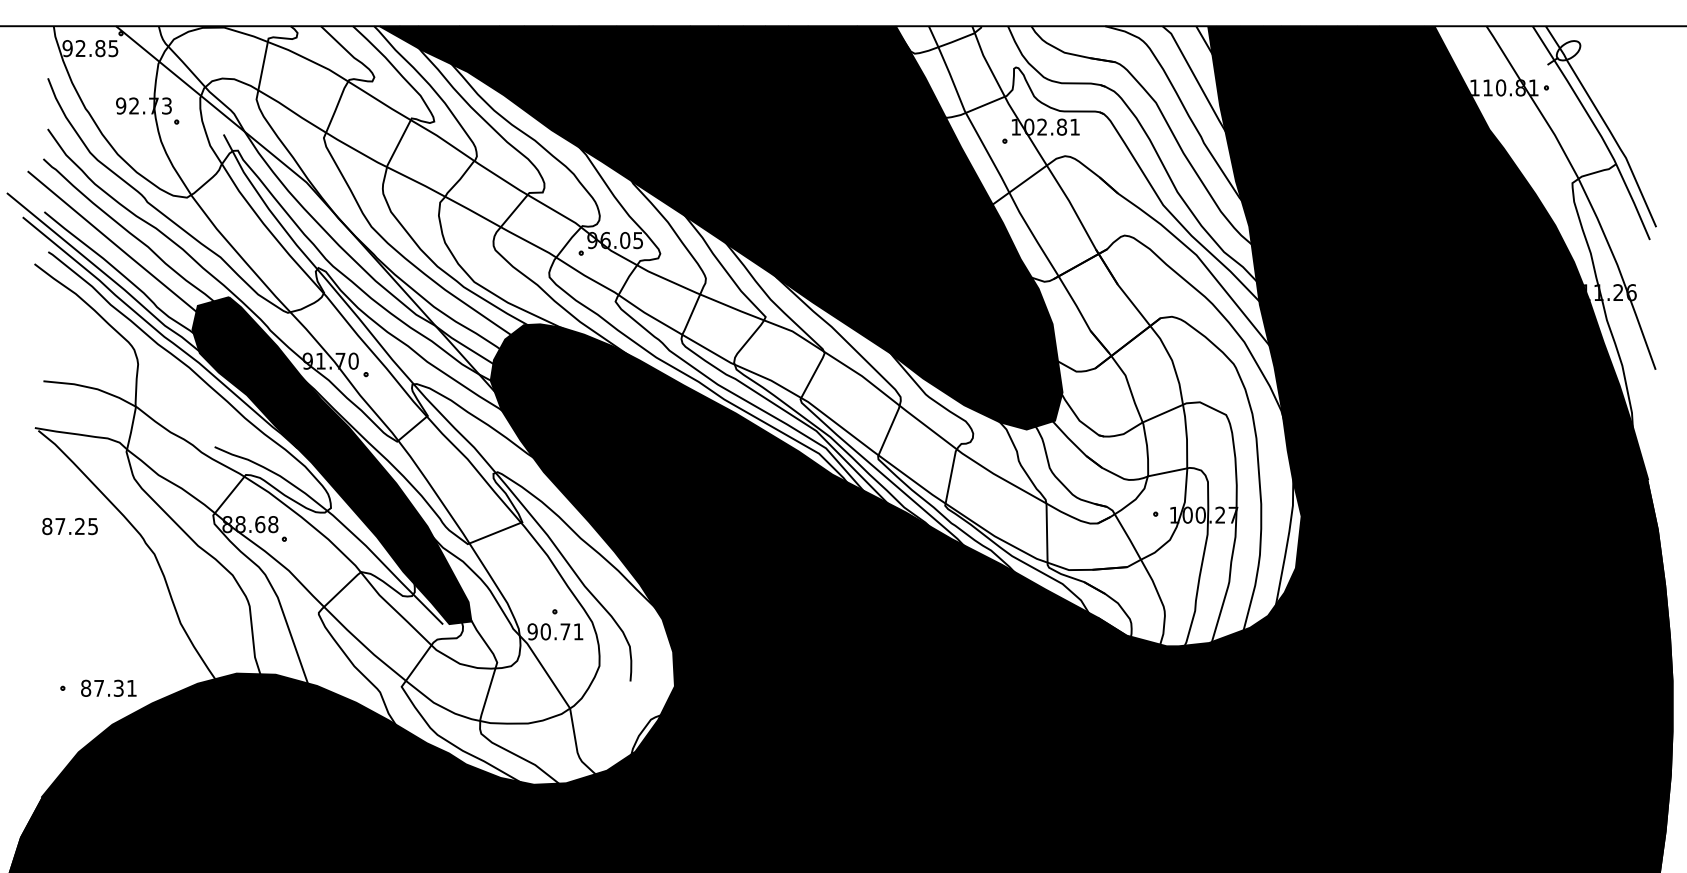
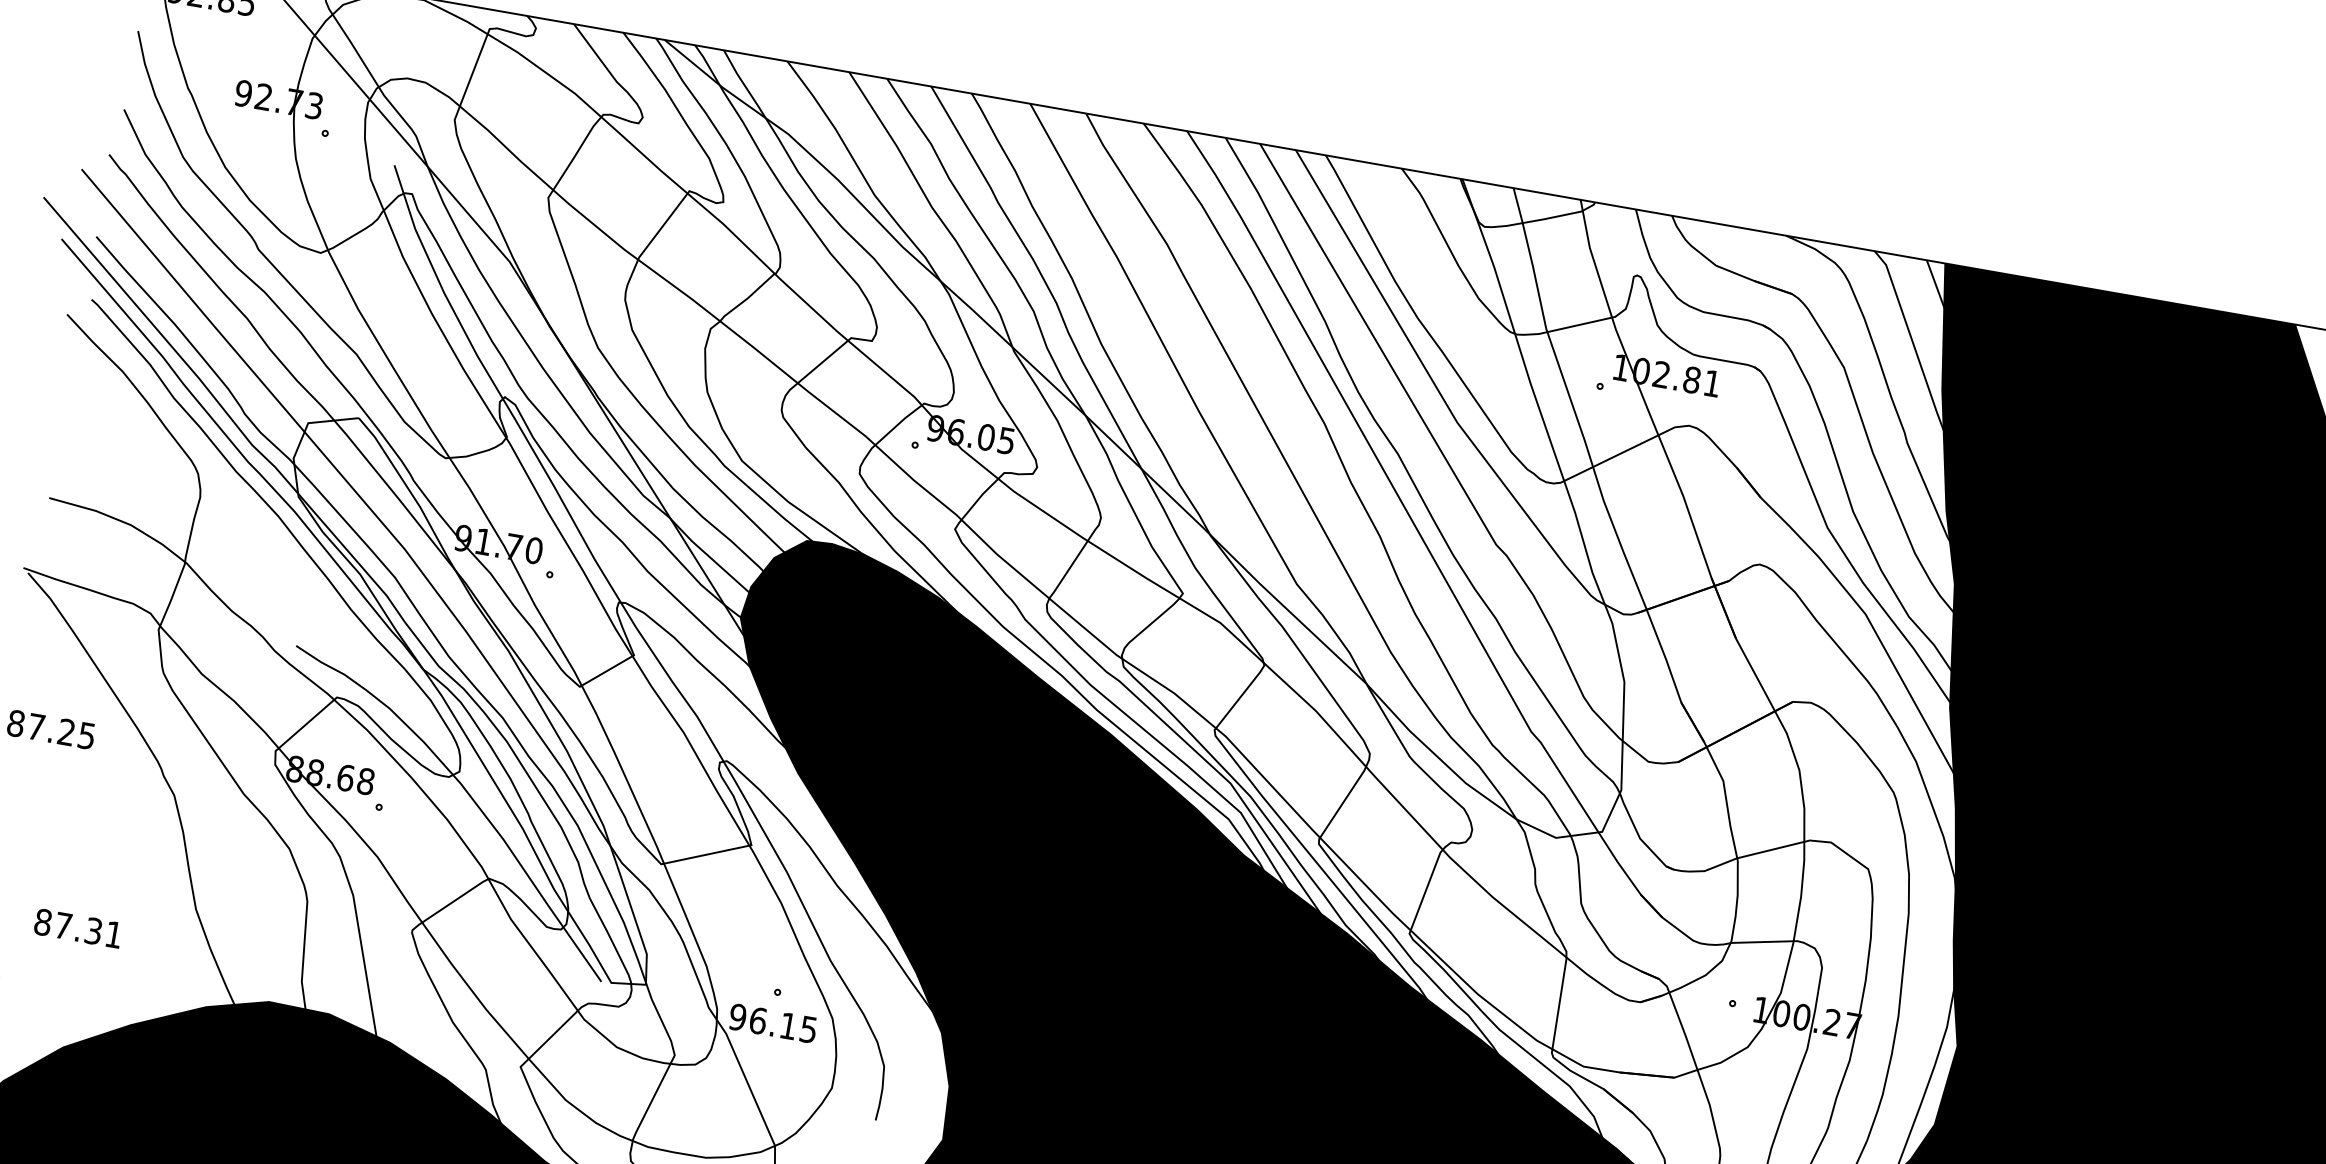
fill: (720, 227) -> (1137, 443), removed
fill: (331, 460) -> (473, 698), removed
text: (561, 631) -> (782, 1024), 90.71 -> 96.15
text: (108, 687) -> (78, 927), moved

